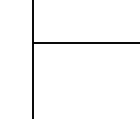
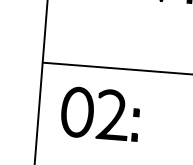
part: (75, 75) -> (100, 113), added

